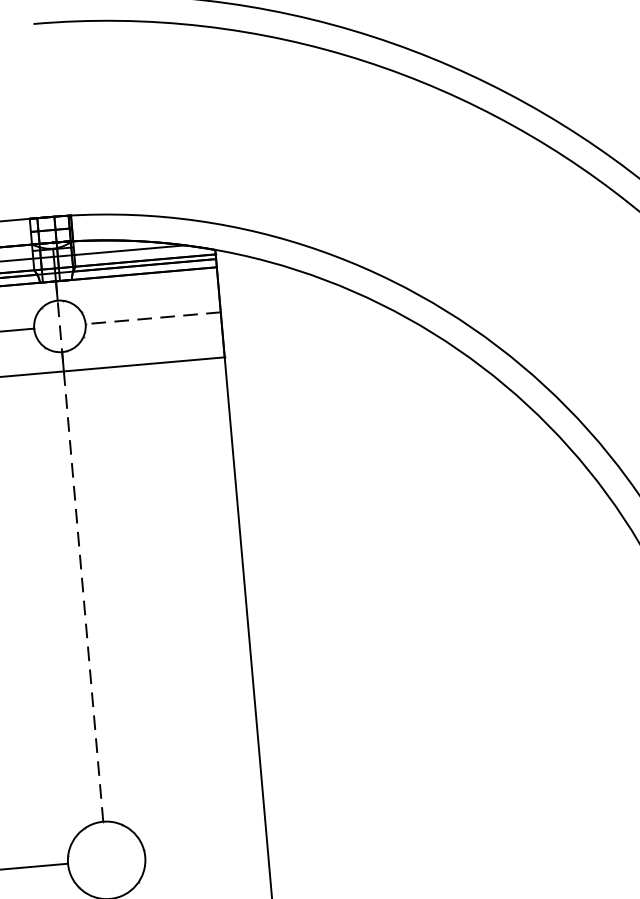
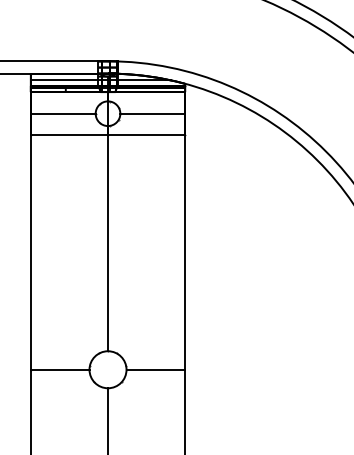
line: (152, 317) -> (152, 113), dashed -> solid
line: (80, 551) -> (108, 221), dashed -> solid
line: (205, 851) -> (155, 369), added

